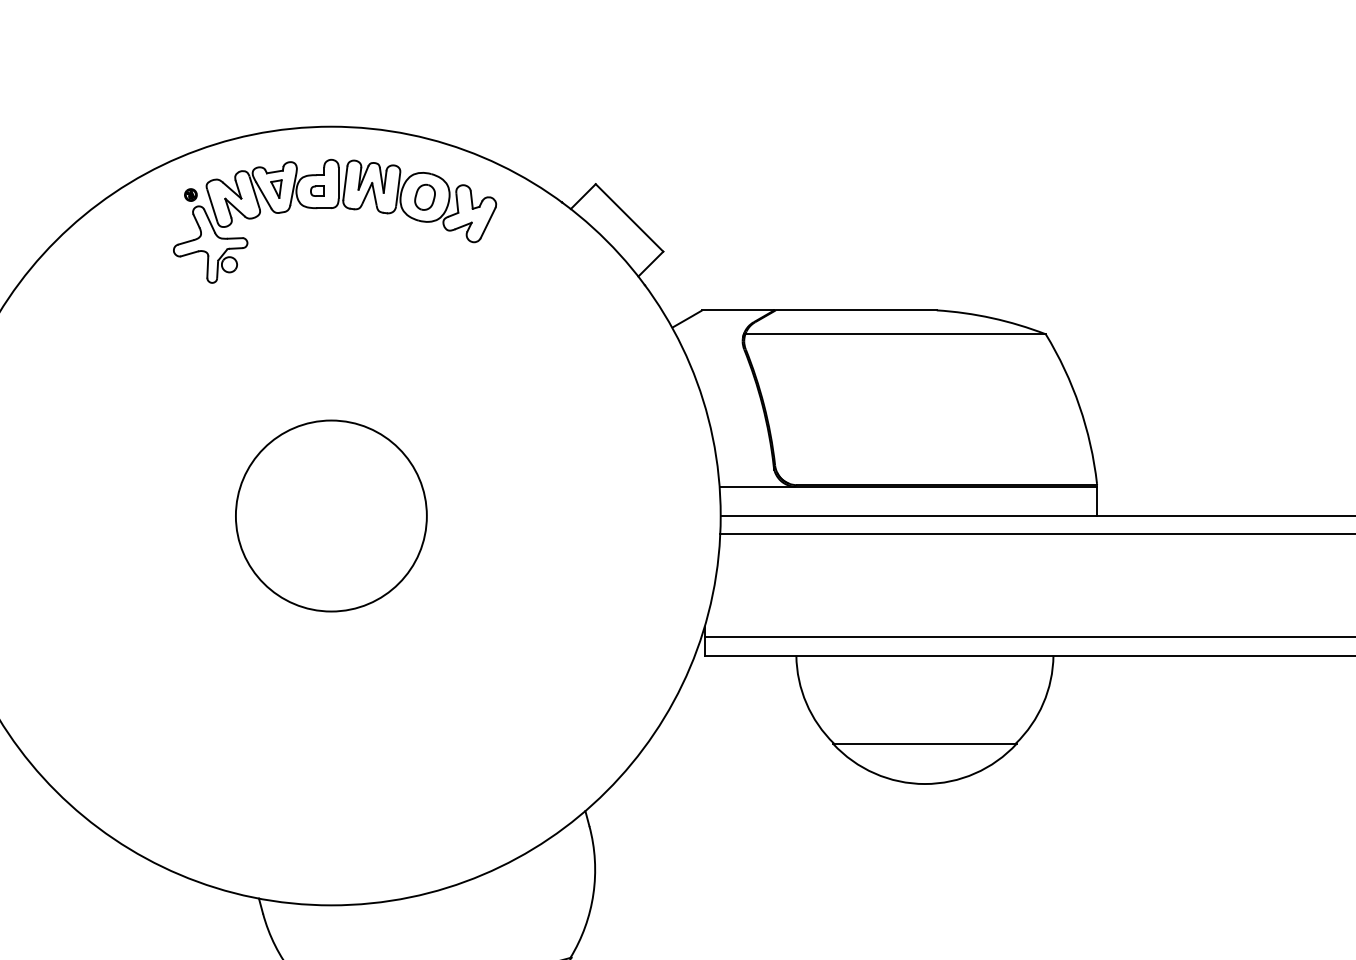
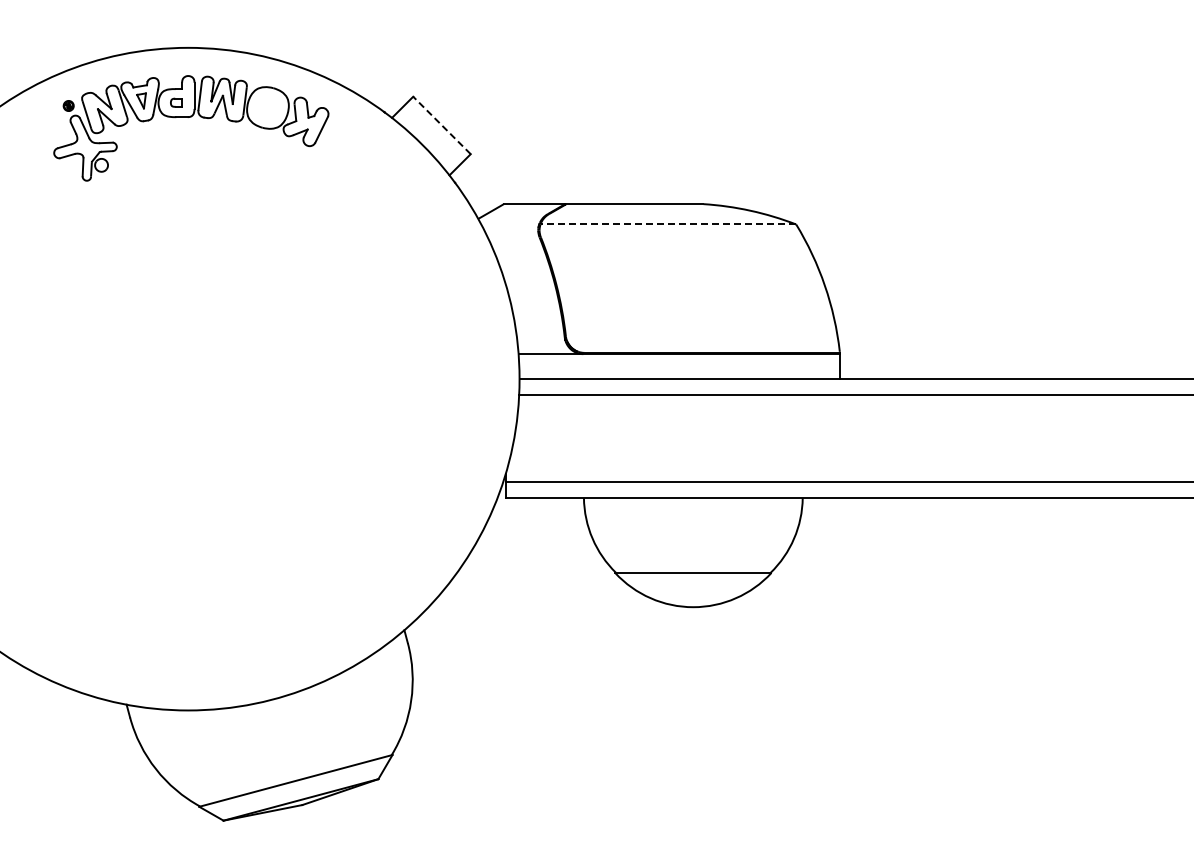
part: (424, 196) -> (267, 107), removed
line: (628, 217) -> (441, 125), solid -> dashed
line: (895, 334) -> (668, 224), solid -> dashed
circle: (331, 516) -> (188, 379), removed

